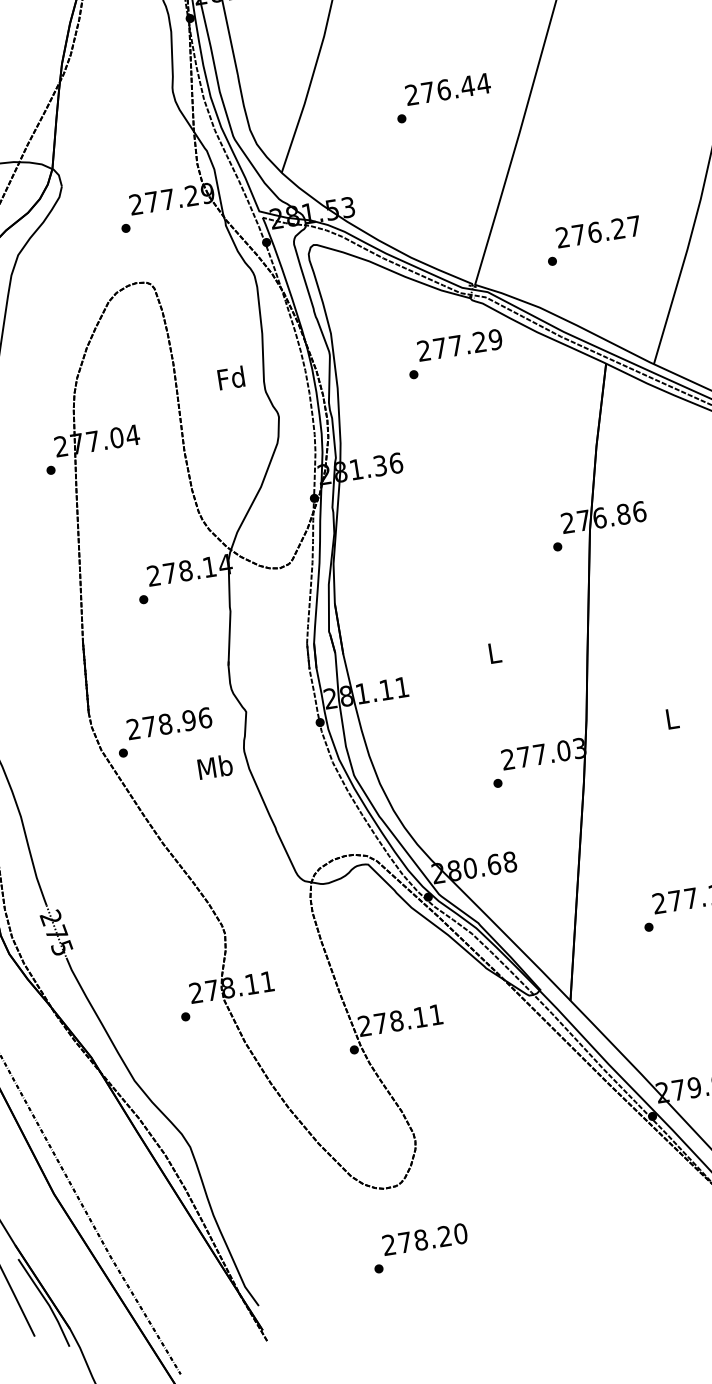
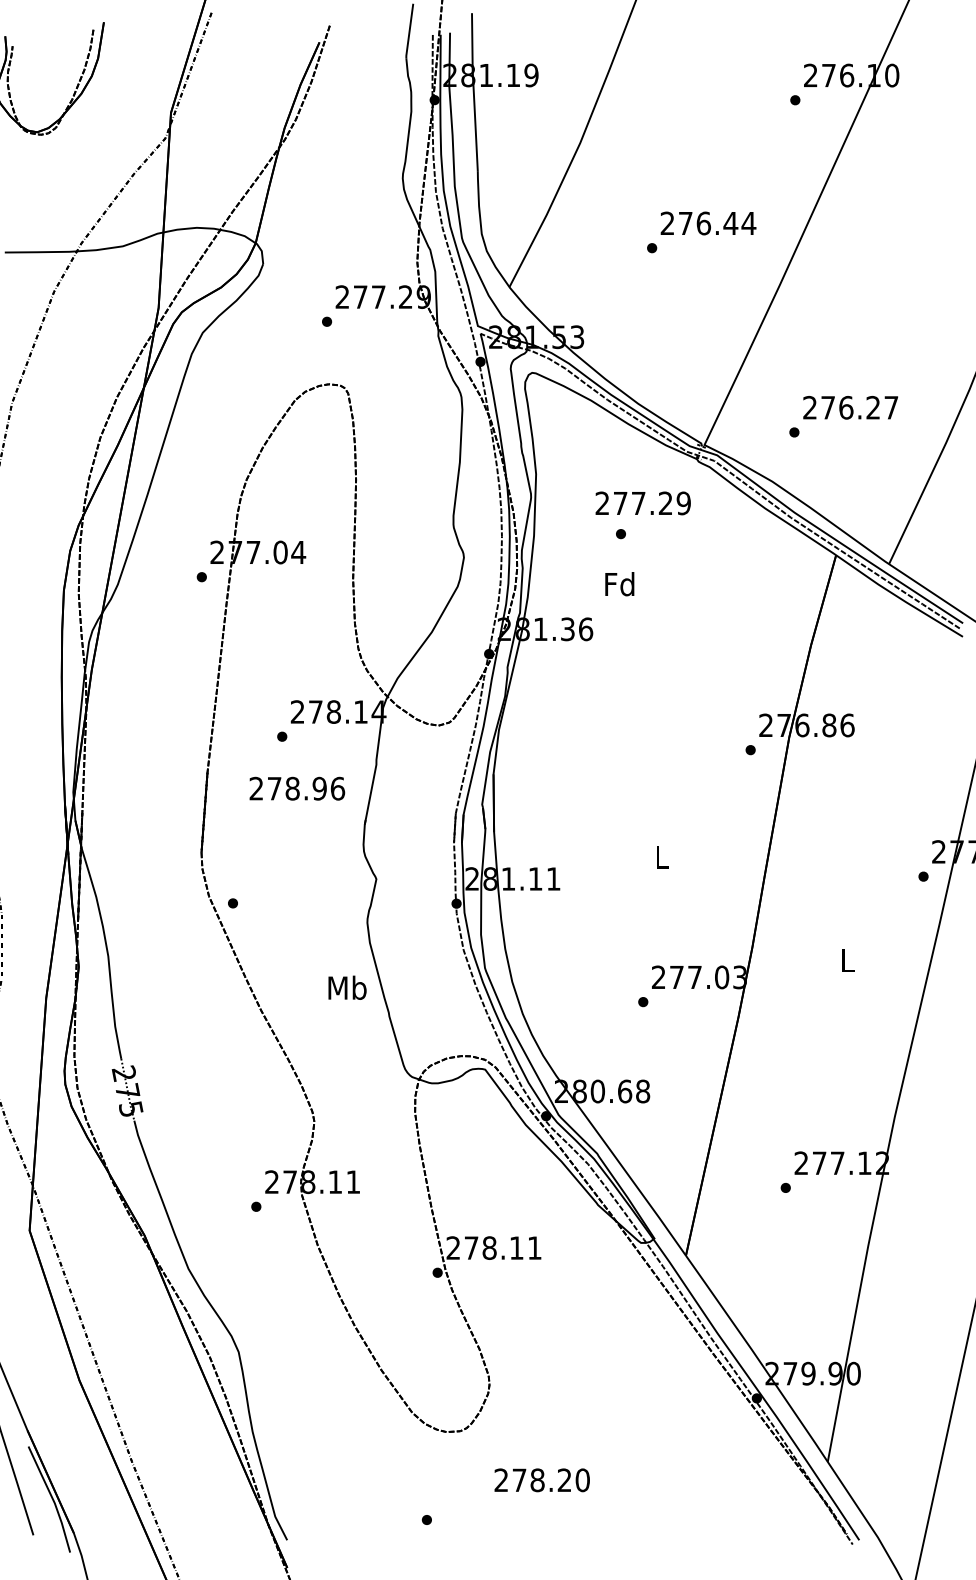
text: (459, 345) -> (642, 503), moved
text: (231, 378) -> (619, 584), moved
text: (169, 723) -> (297, 788), moved
text: (215, 766) -> (347, 987), moved
text: (424, 1239) -> (541, 1480), moved

